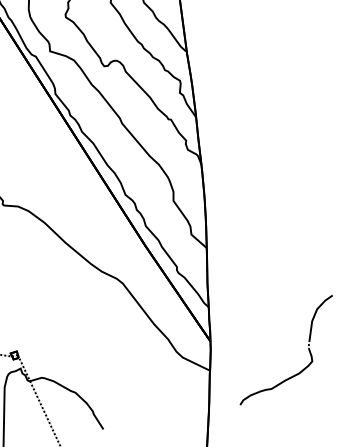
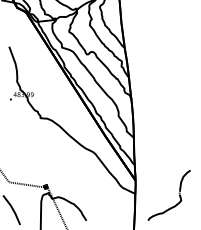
part: (306, 345) -> (178, 193), moved

